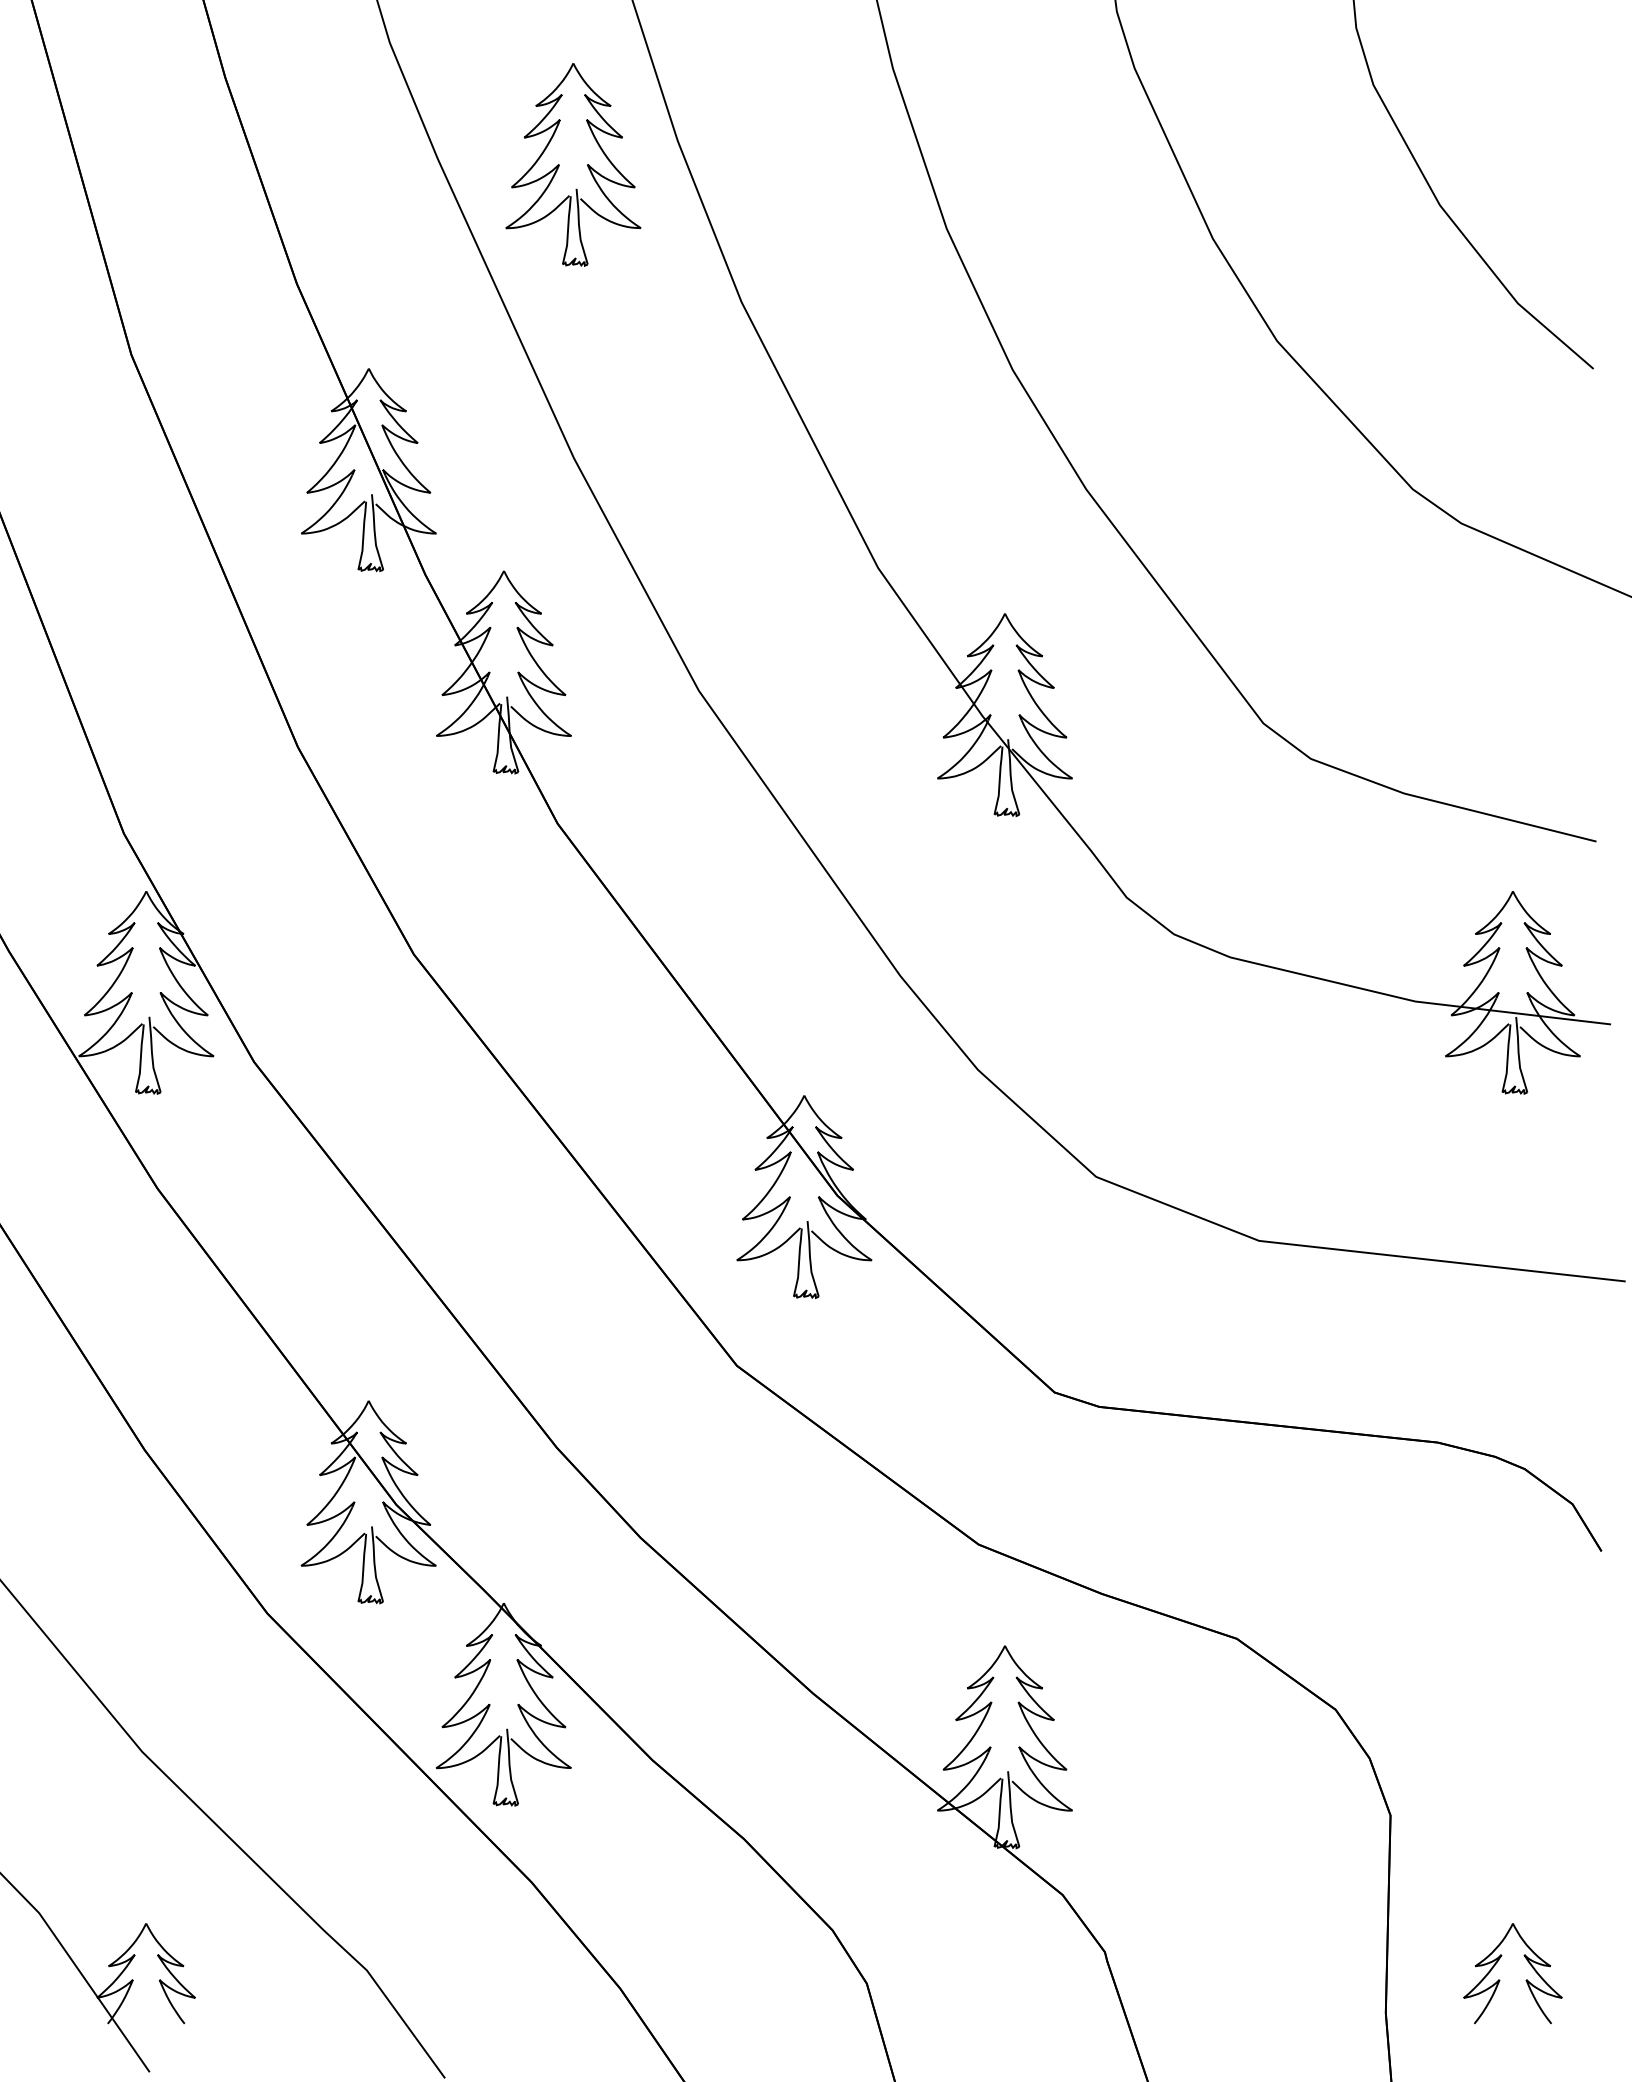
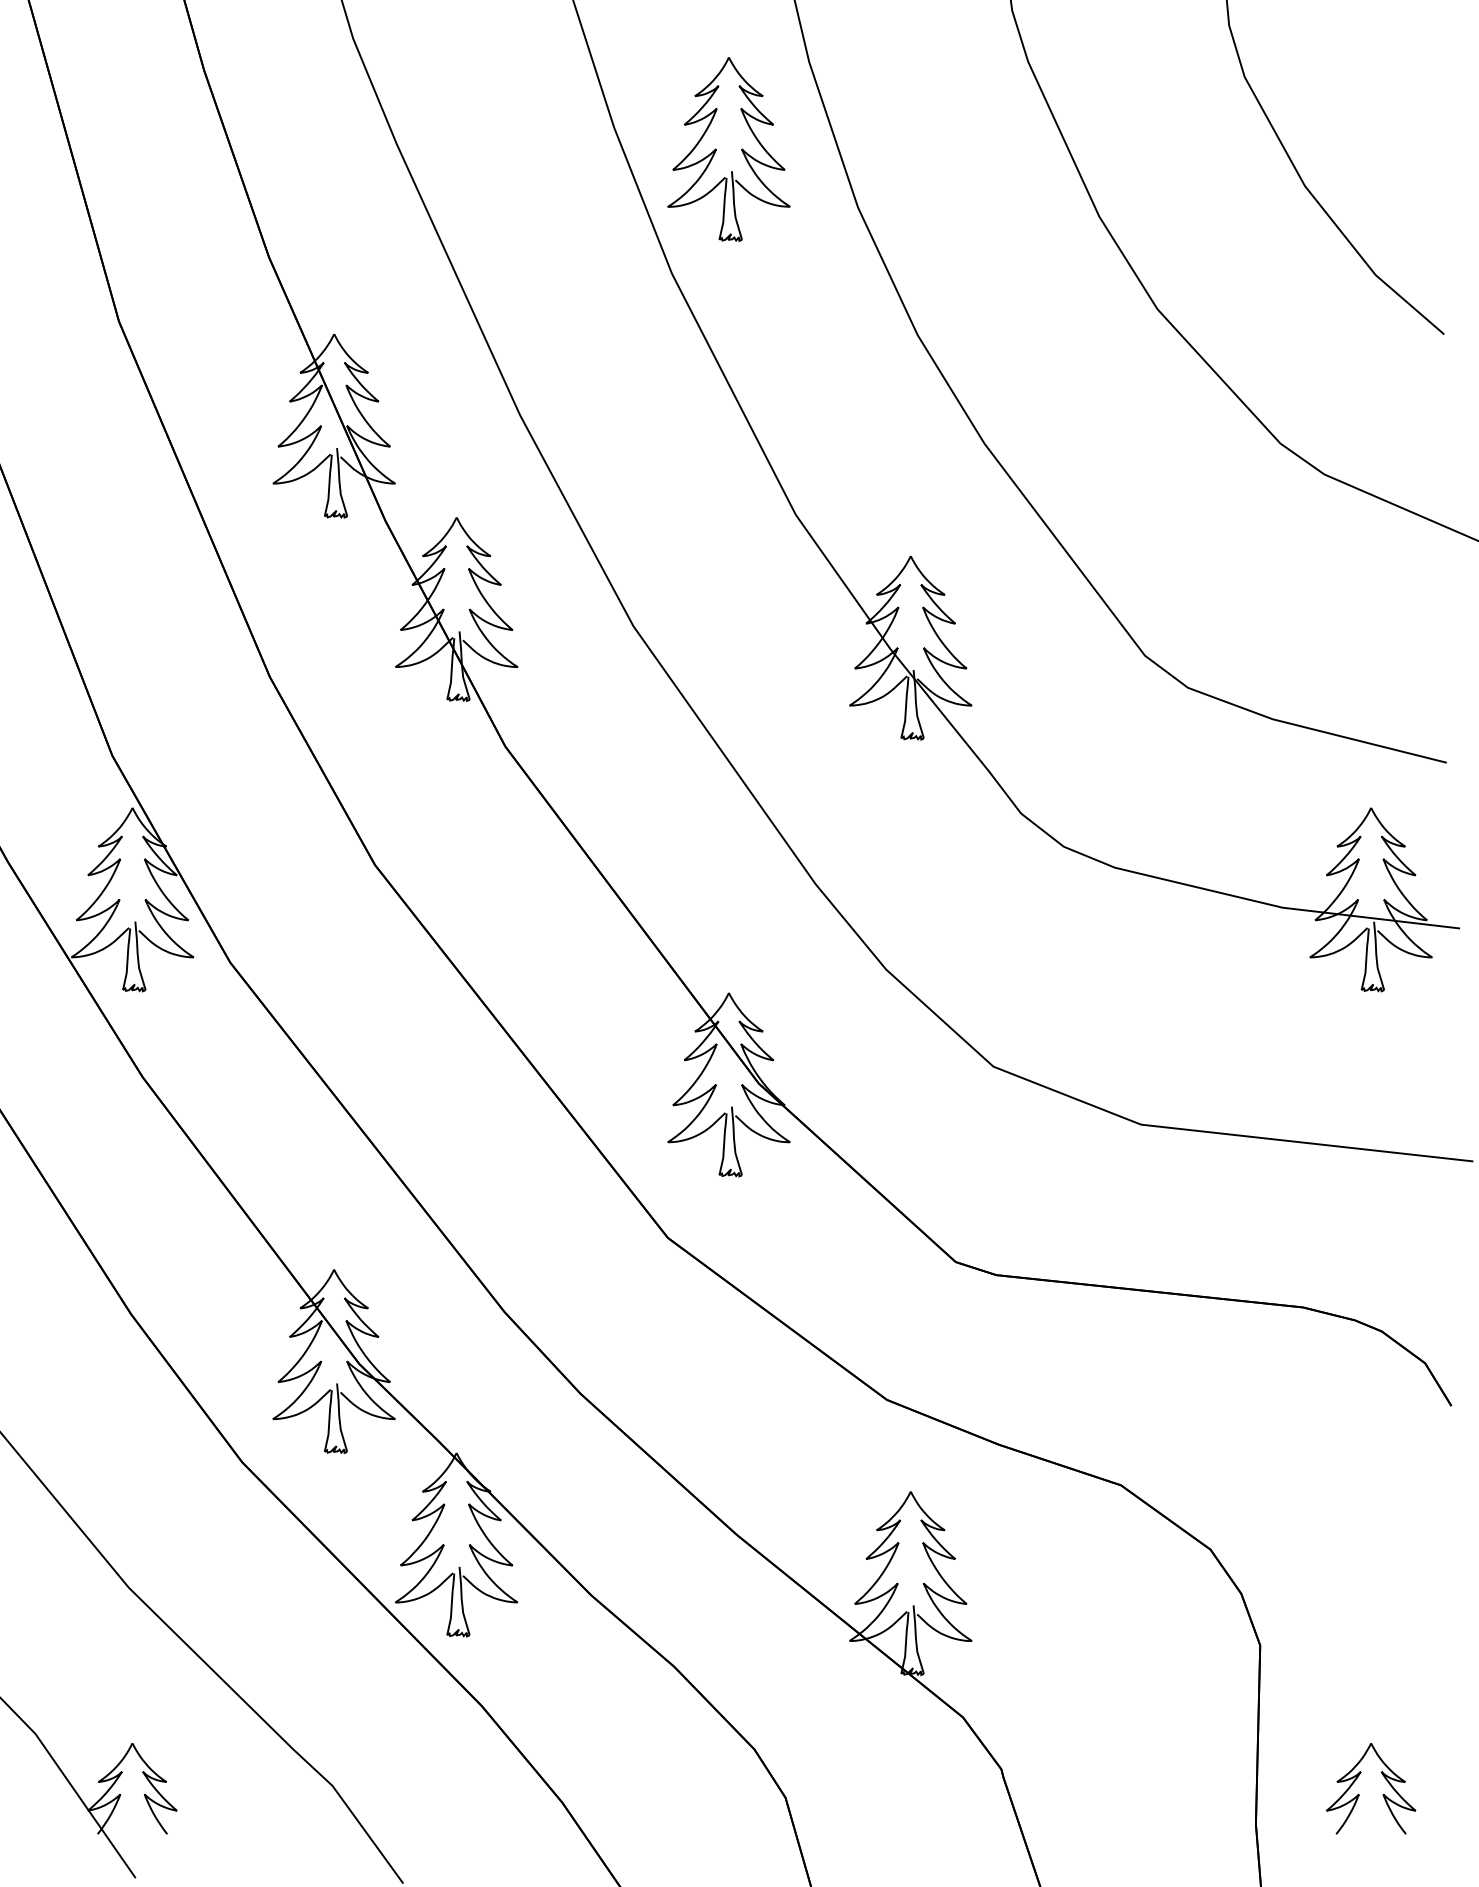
part: (559, 164) -> (716, 149), moved

